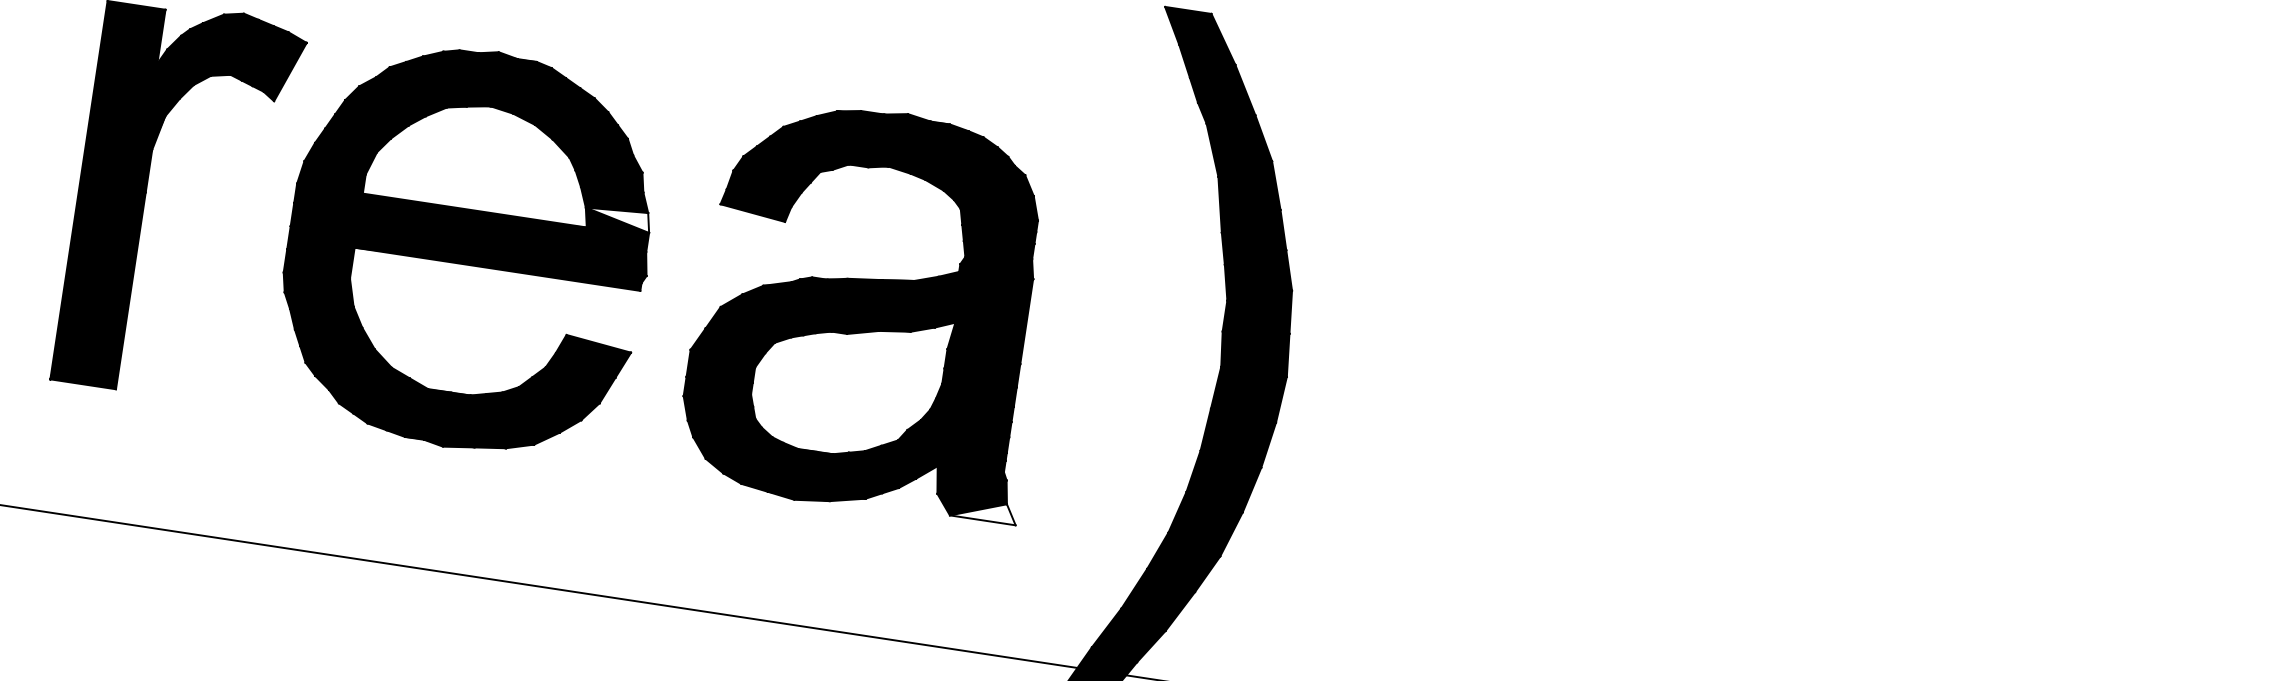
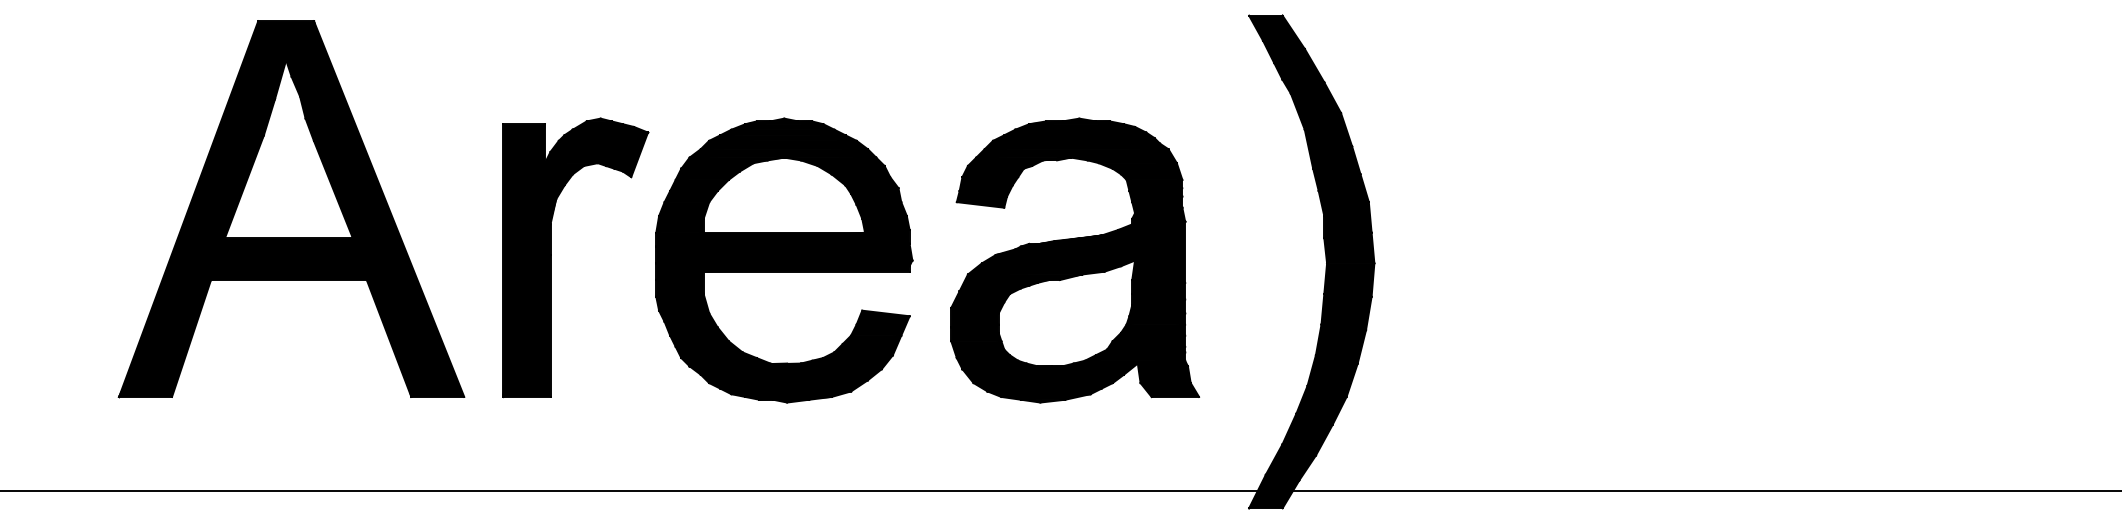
fill: (617, 217) -> (885, 222), added
fill: (984, 510) -> (1175, 389), added

